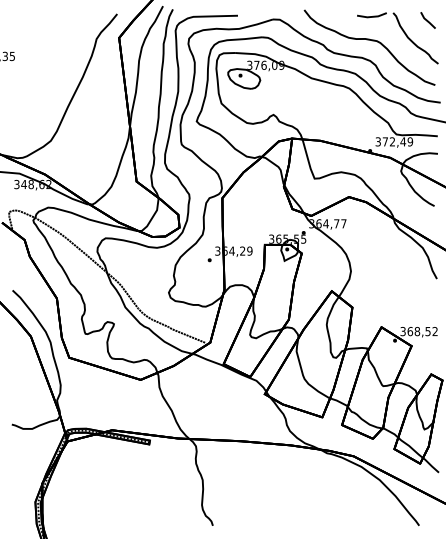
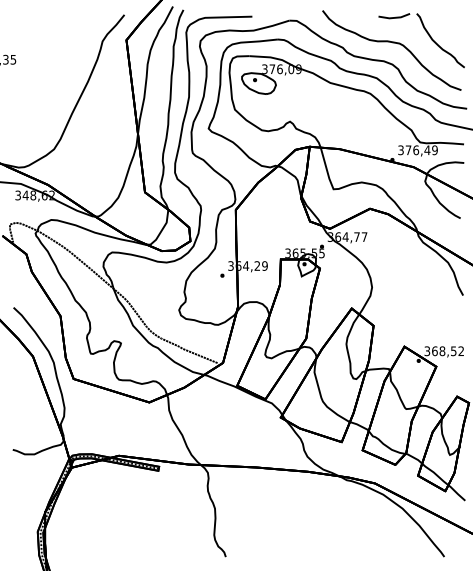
line: (427, 20) -> (453, 21), removed
text: (392, 141) -> (416, 149), 372,49 -> 376,49

